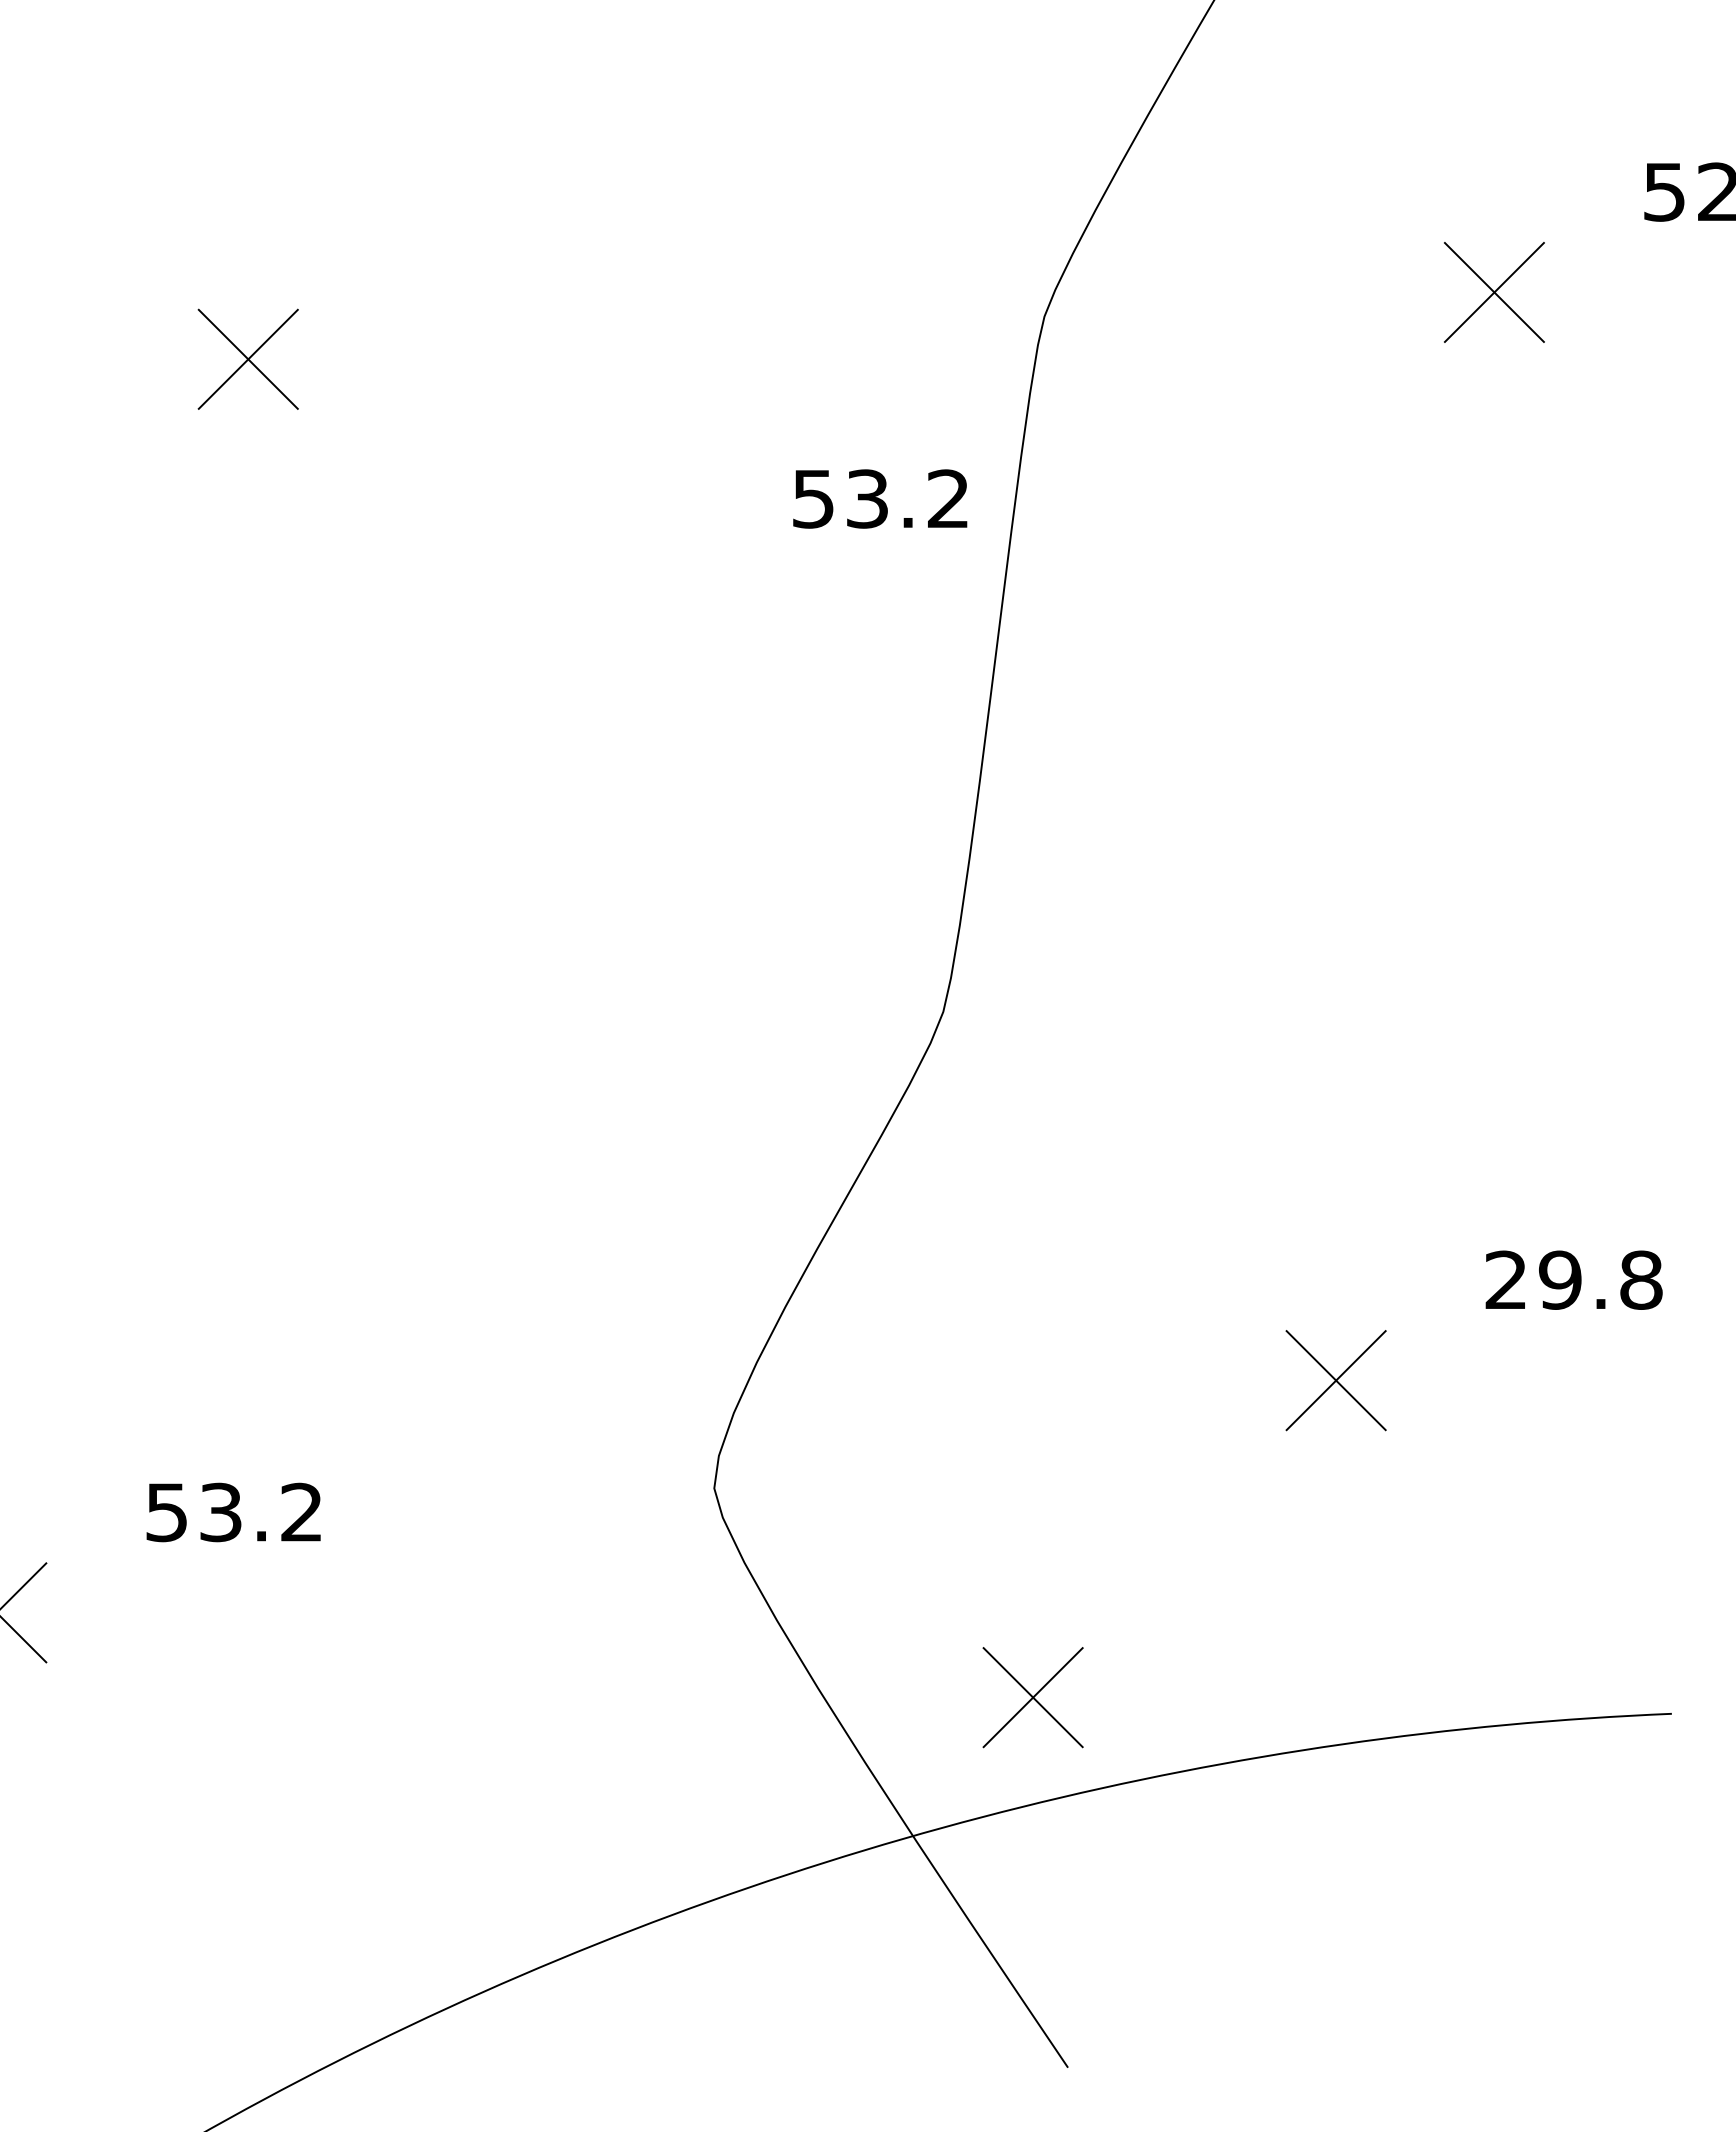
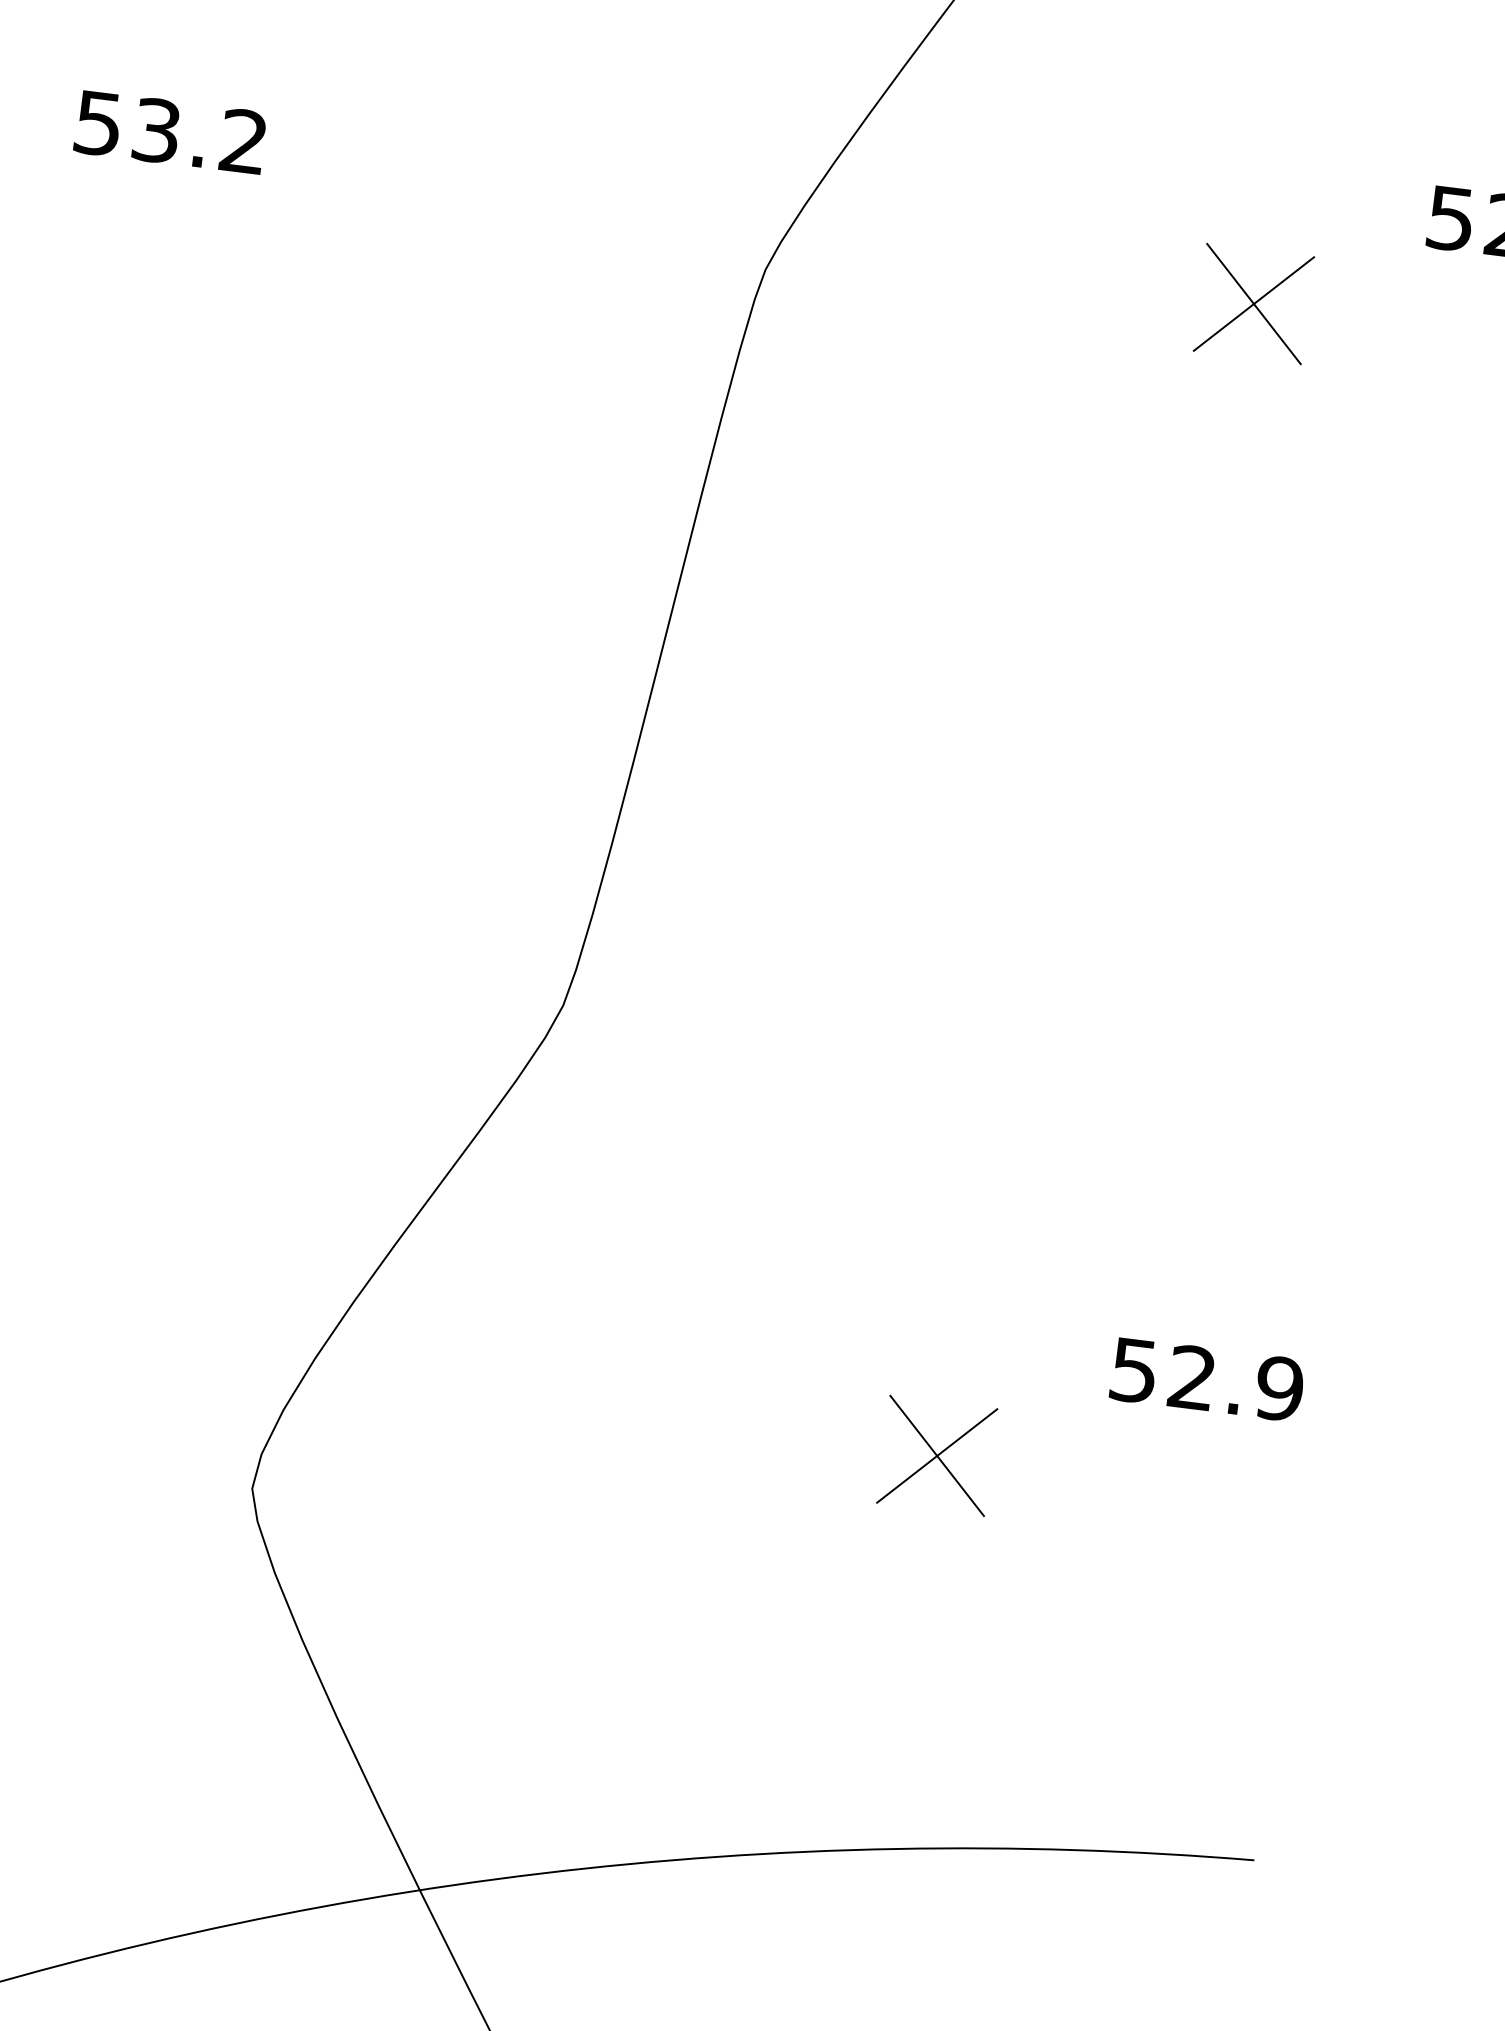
text: (880, 498) -> (170, 131), moved
text: (1573, 1279) -> (1206, 1378), 29.8 -> 52.9
part: (1032, 1697) -> (567, 1756), removed

